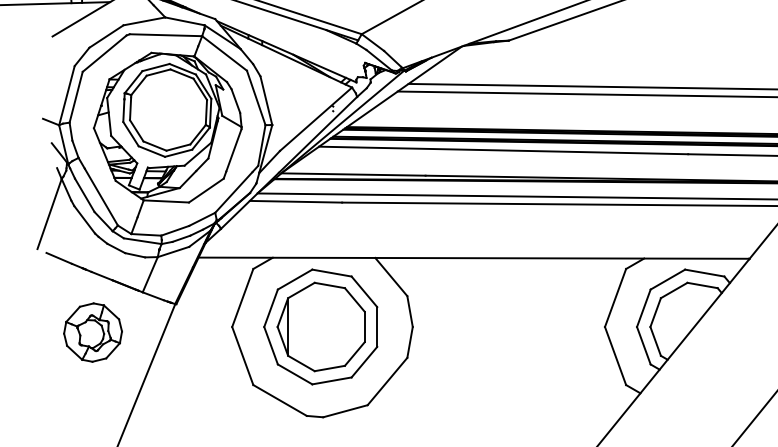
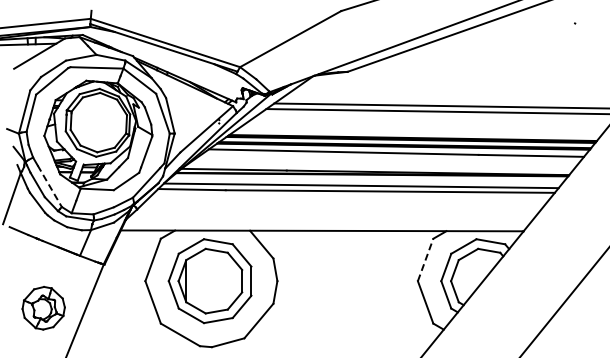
line: (102, 197) -> (50, 186), solid -> dashed
line: (615, 297) -> (425, 259), solid -> dashed
part: (92, 332) -> (43, 308), moved

